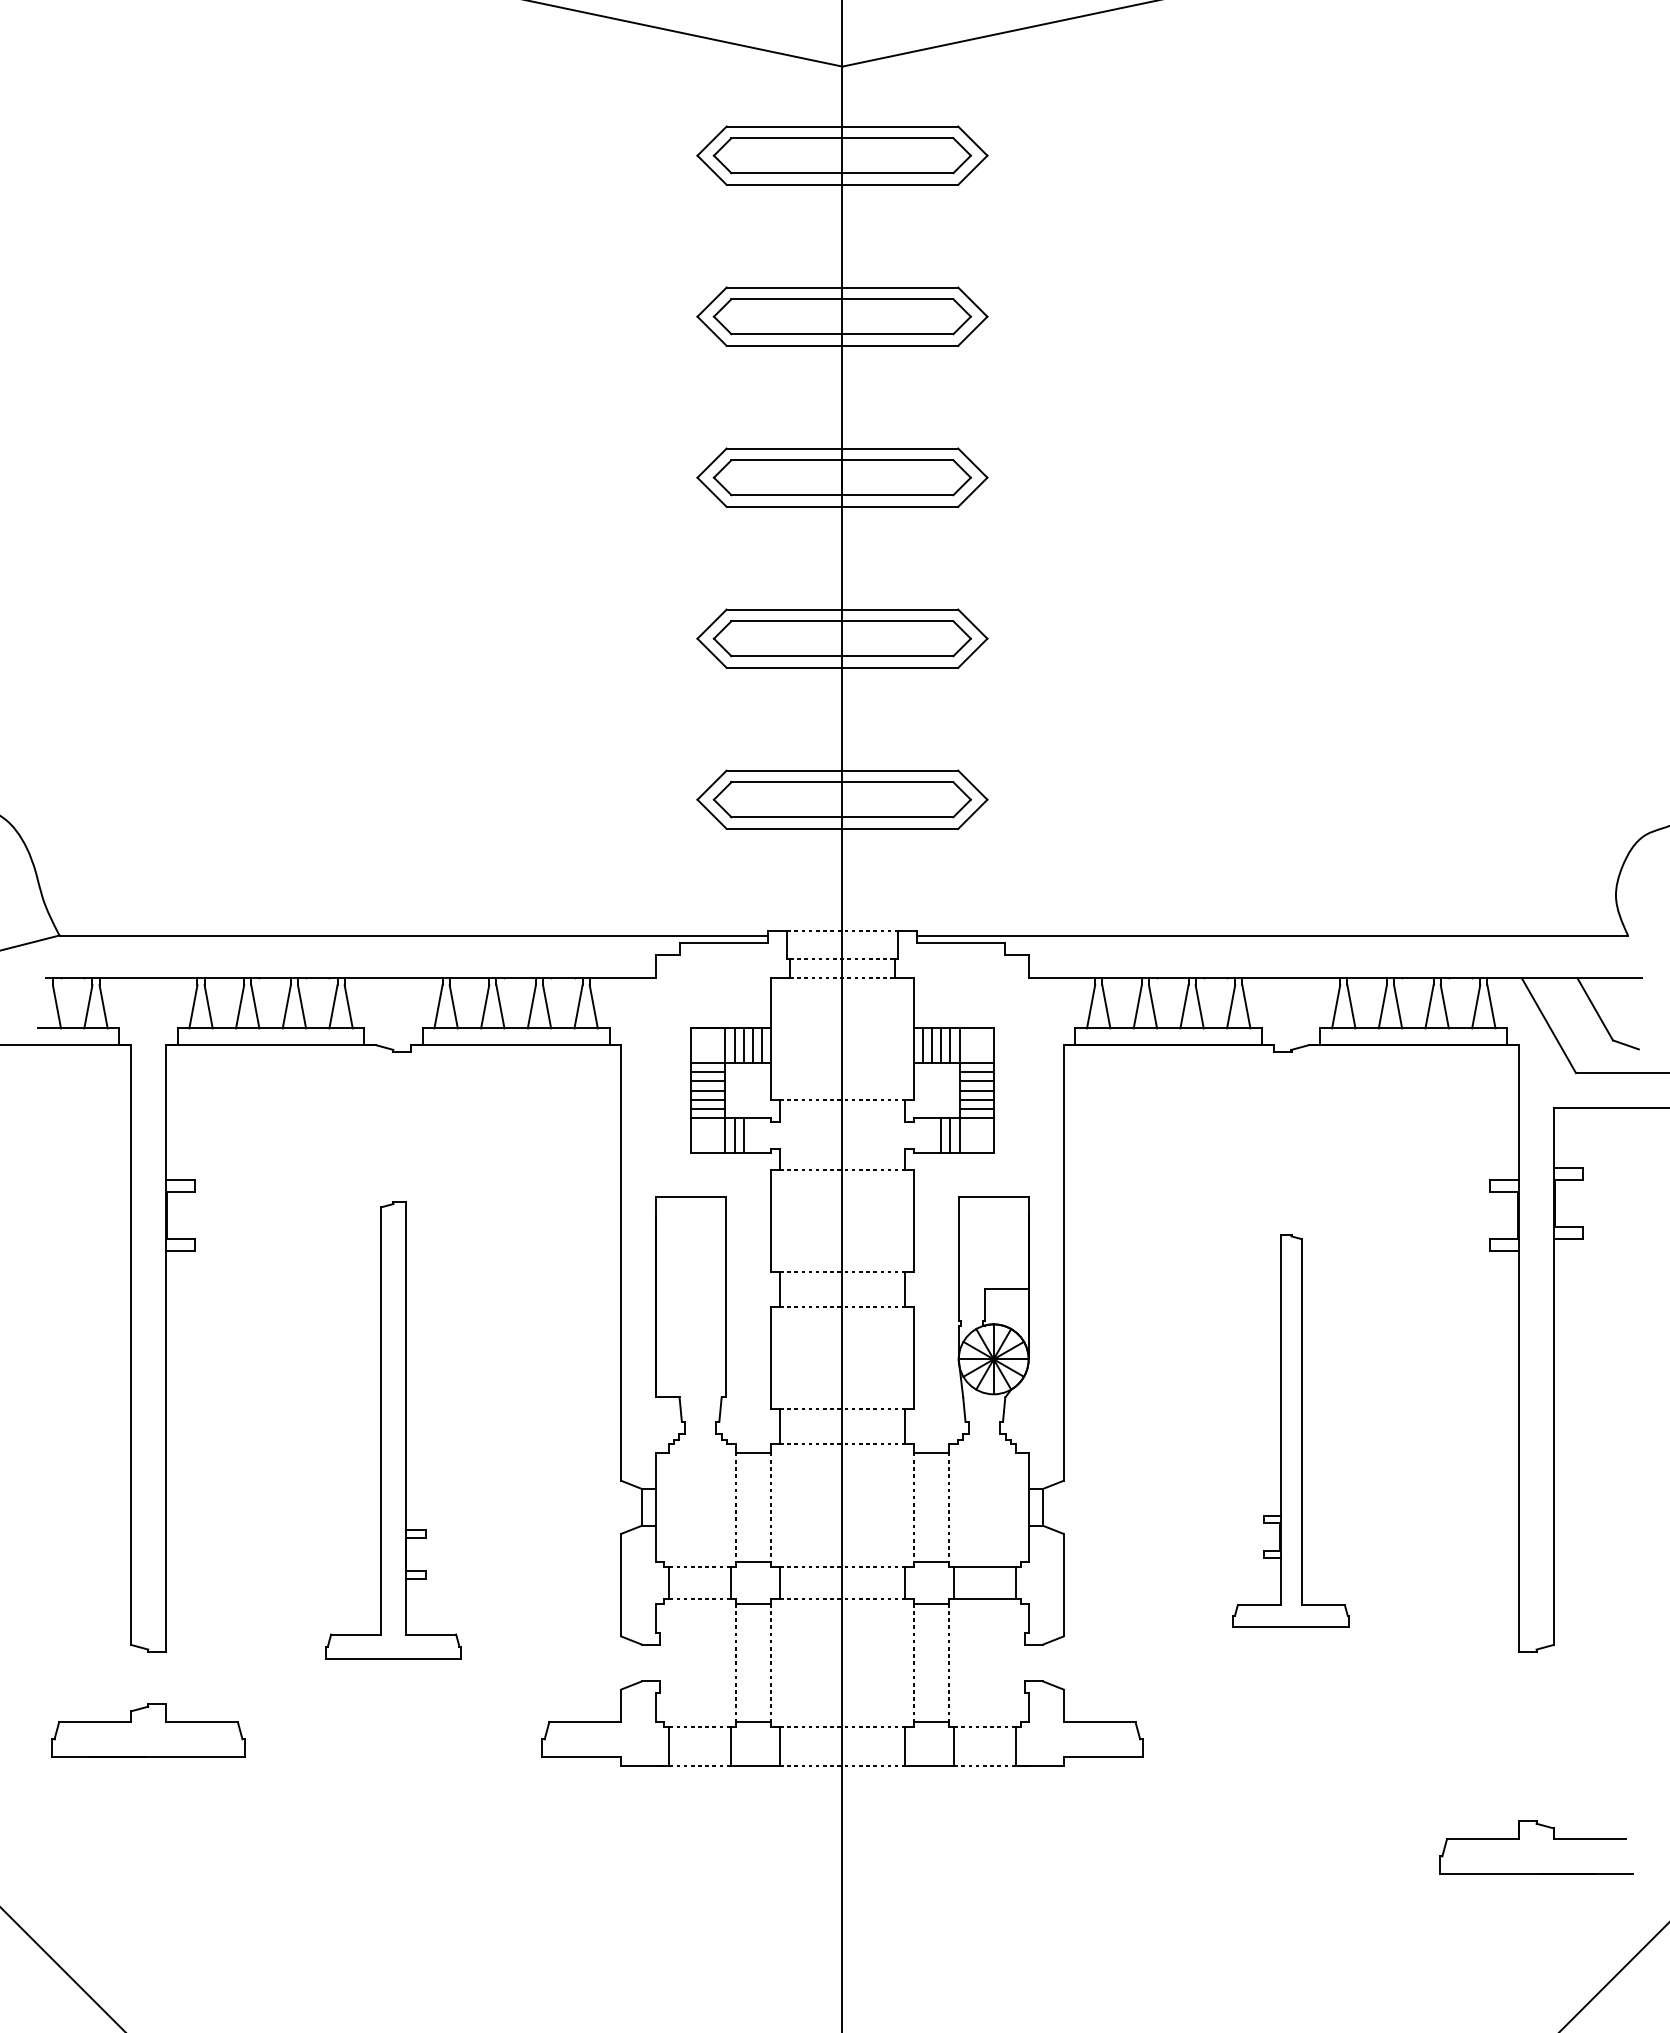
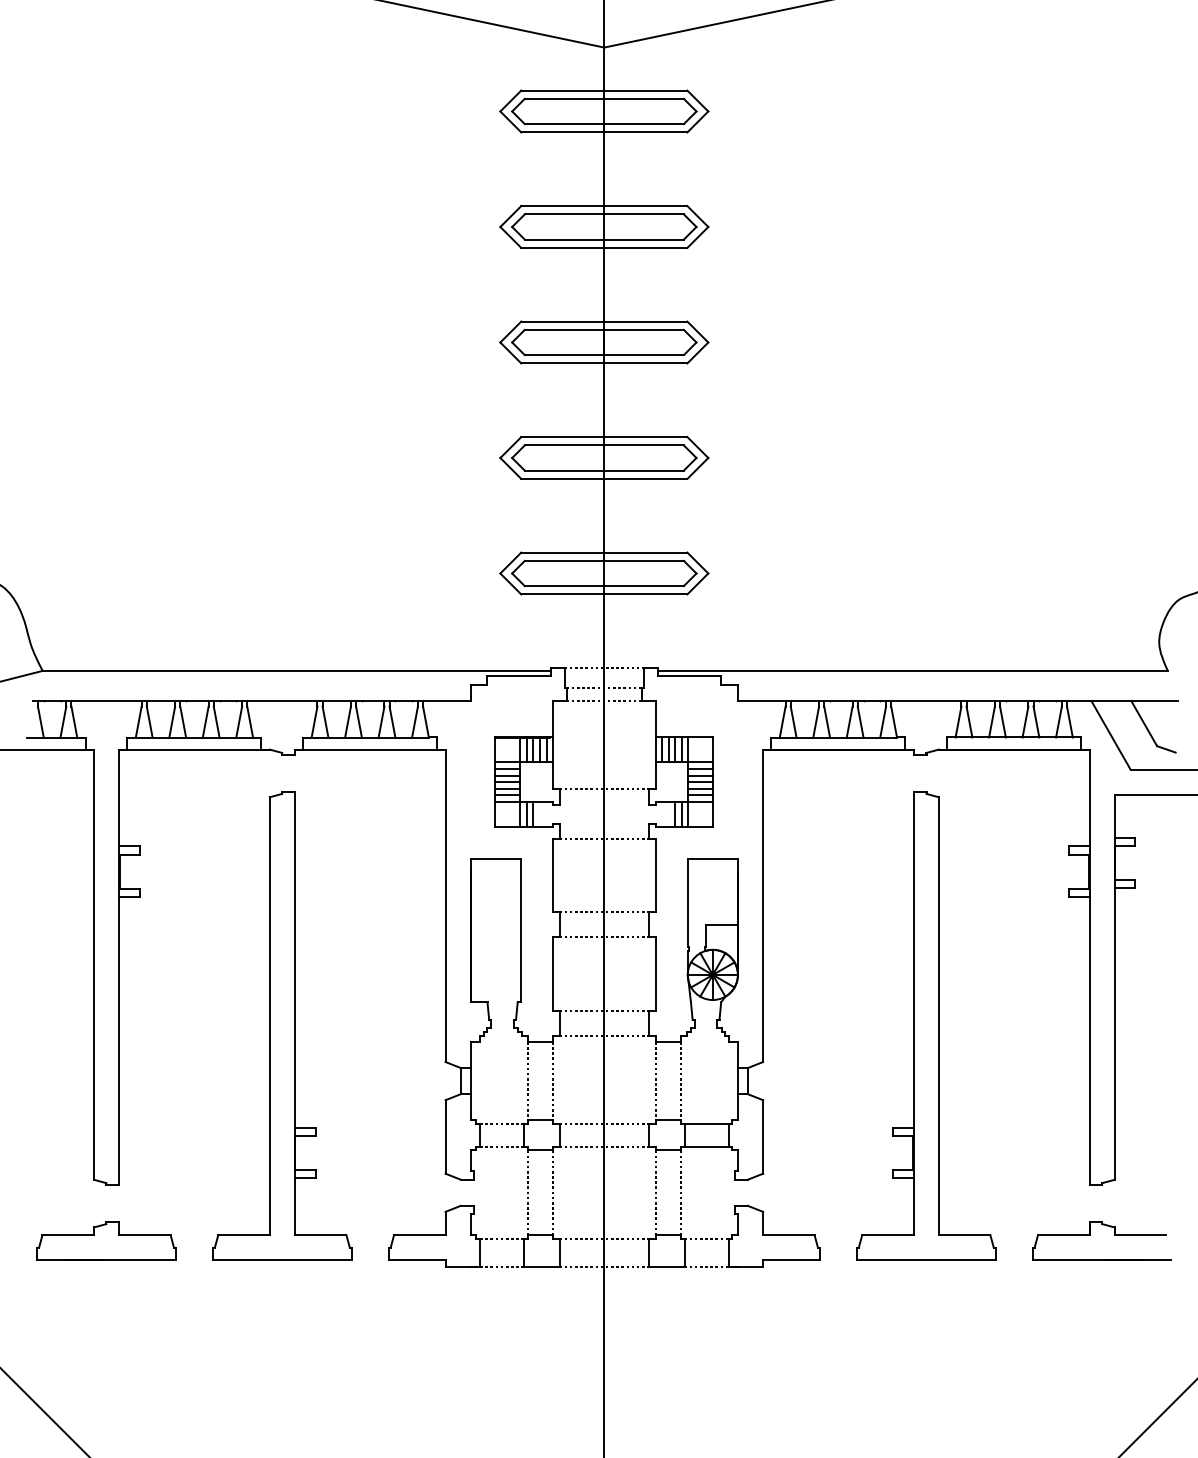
part: (393, 1429) -> (282, 1025), size x1.43
part: (1291, 1429) -> (926, 1025), size x1.67
part: (1520, 1839) -> (1090, 1235), moved

